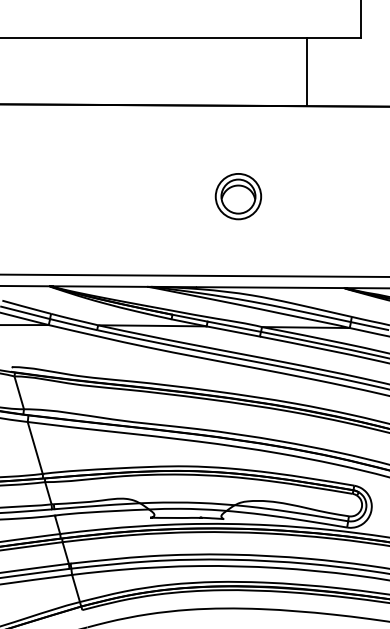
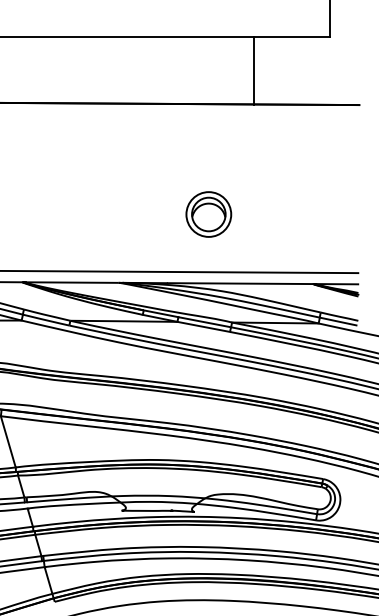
line: (306, 72) -> (254, 71), moved
part: (238, 196) -> (208, 214), moved

